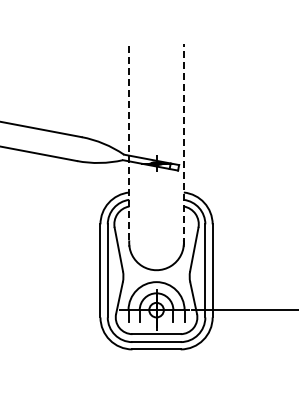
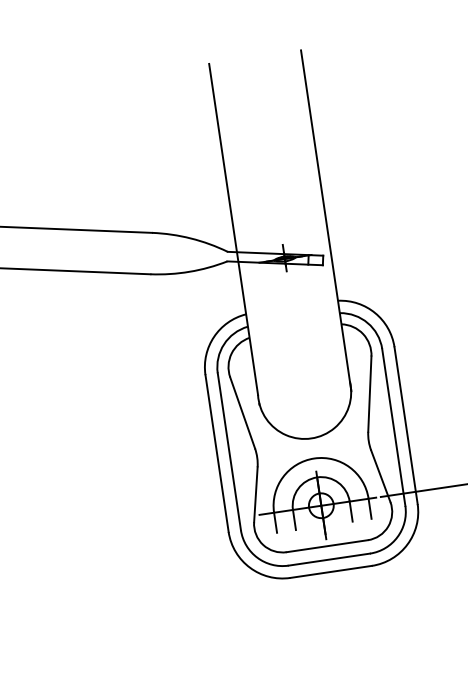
line: (129, 141) -> (233, 228), dashed -> solid
line: (183, 144) -> (325, 219), dashed -> solid

